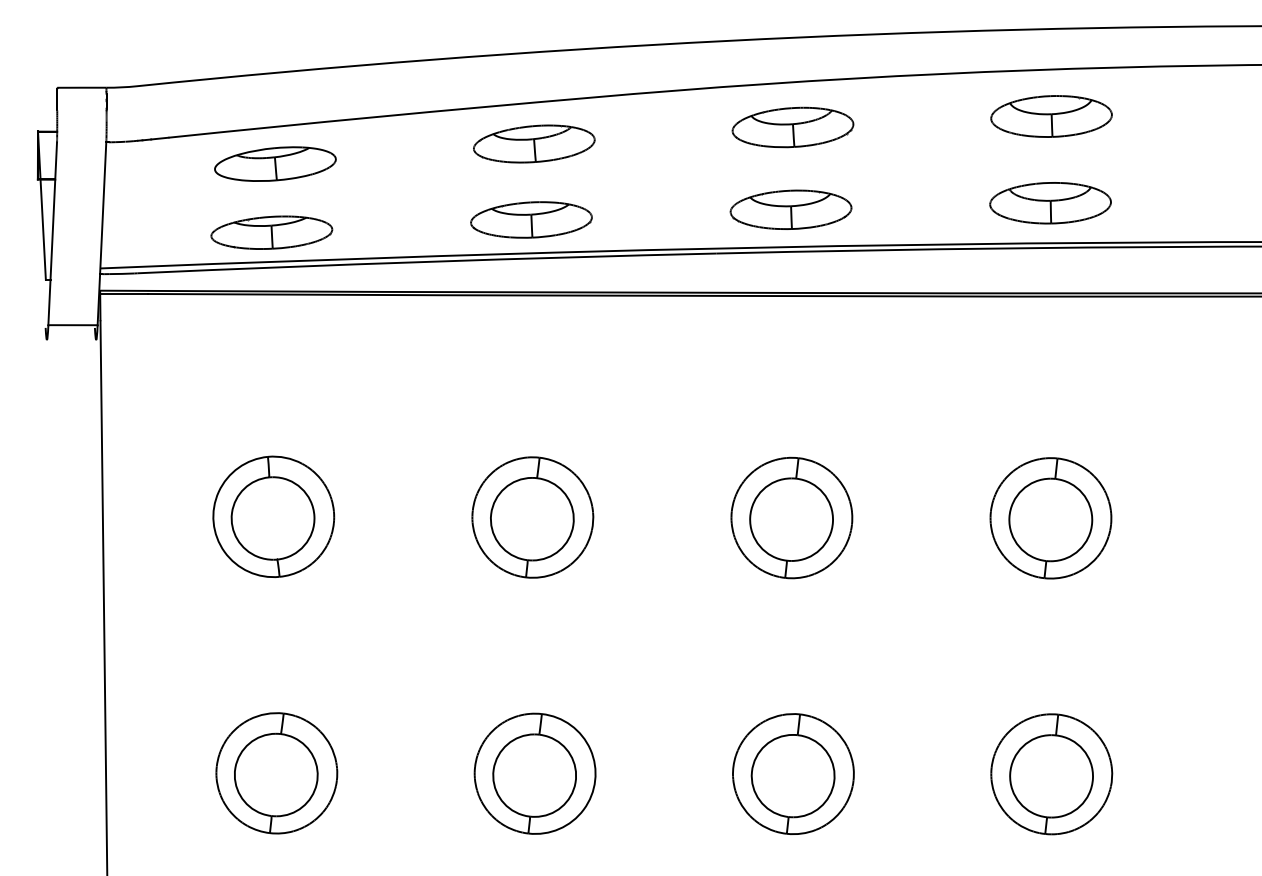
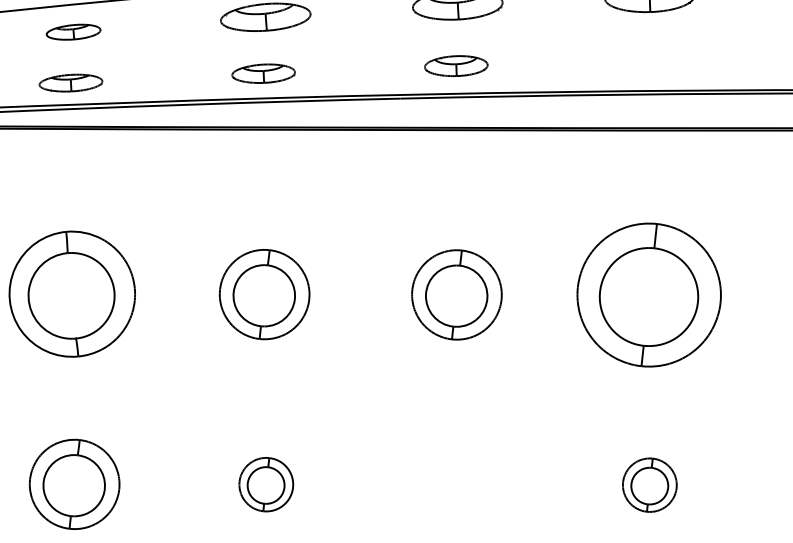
part: (275, 163) -> (73, 31), size x0.6
part: (1050, 203) -> (648, 61), removed
part: (790, 209) -> (455, 65), size x0.7
part: (531, 219) -> (263, 73), size x0.7
part: (271, 232) -> (70, 83), size x0.7
part: (273, 516) -> (72, 293), size x1.4
part: (1050, 518) -> (648, 295), size x1.6
part: (534, 773) -> (265, 484), size x0.6
part: (793, 773) -> (458, 484), removed
part: (1051, 774) -> (649, 485), size x0.6

